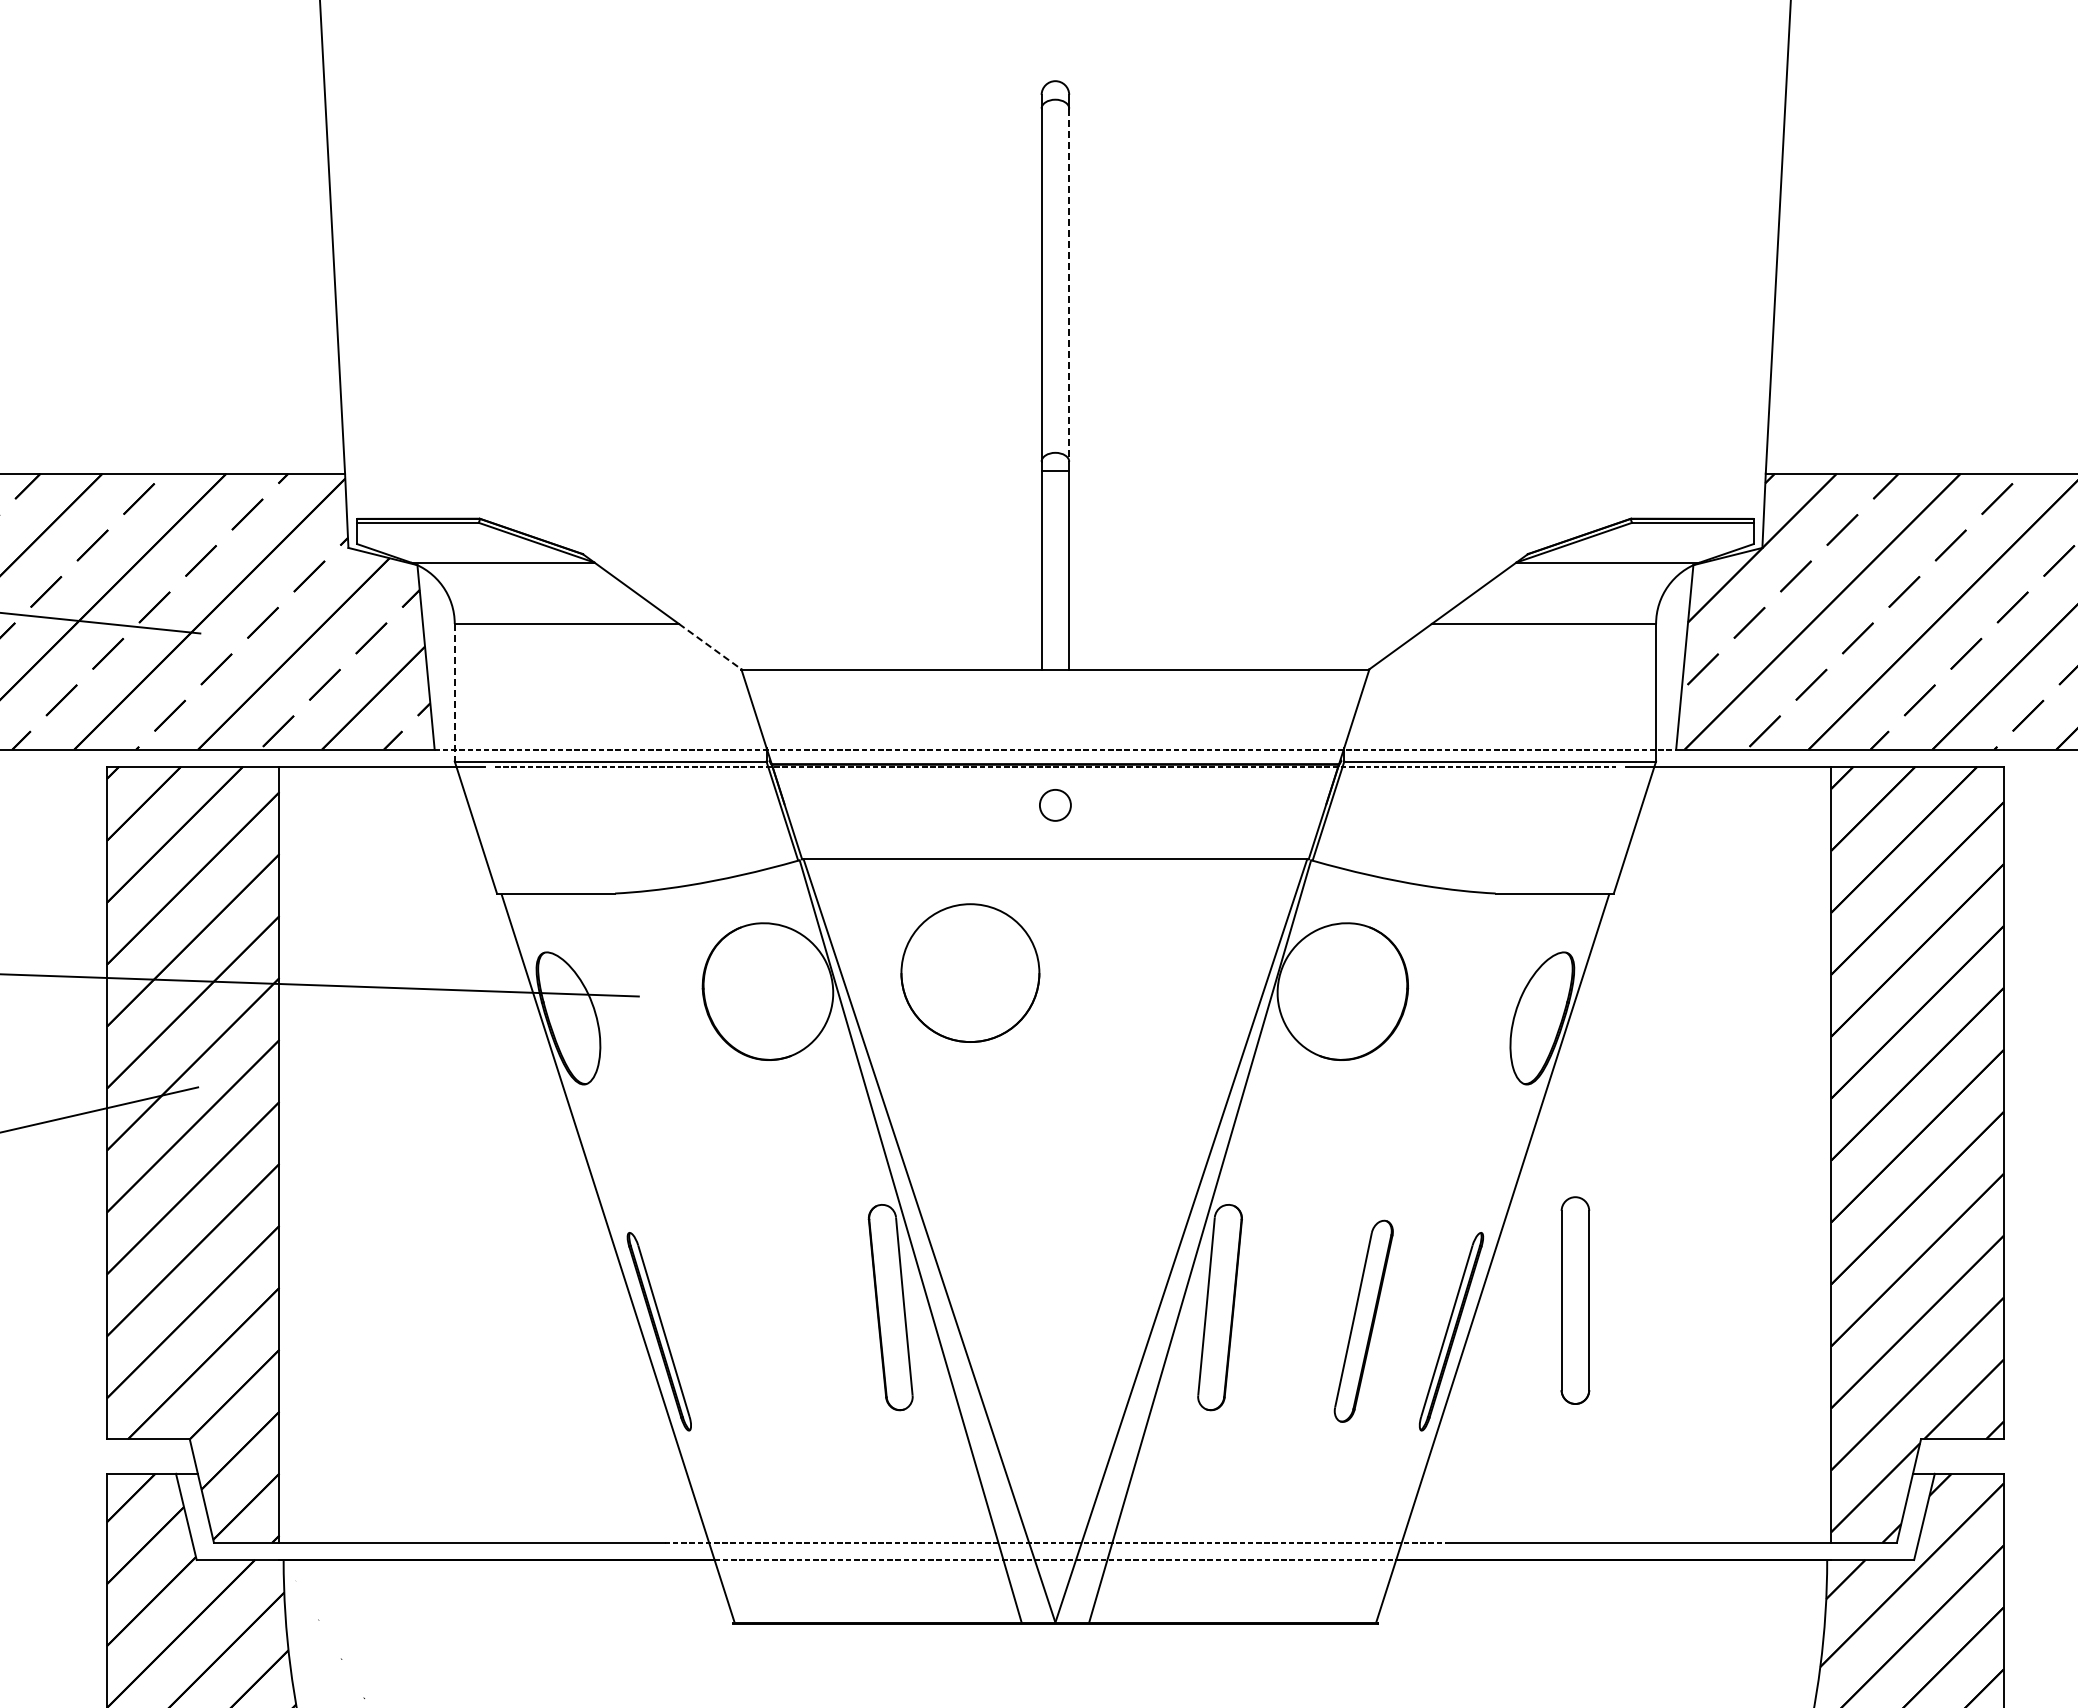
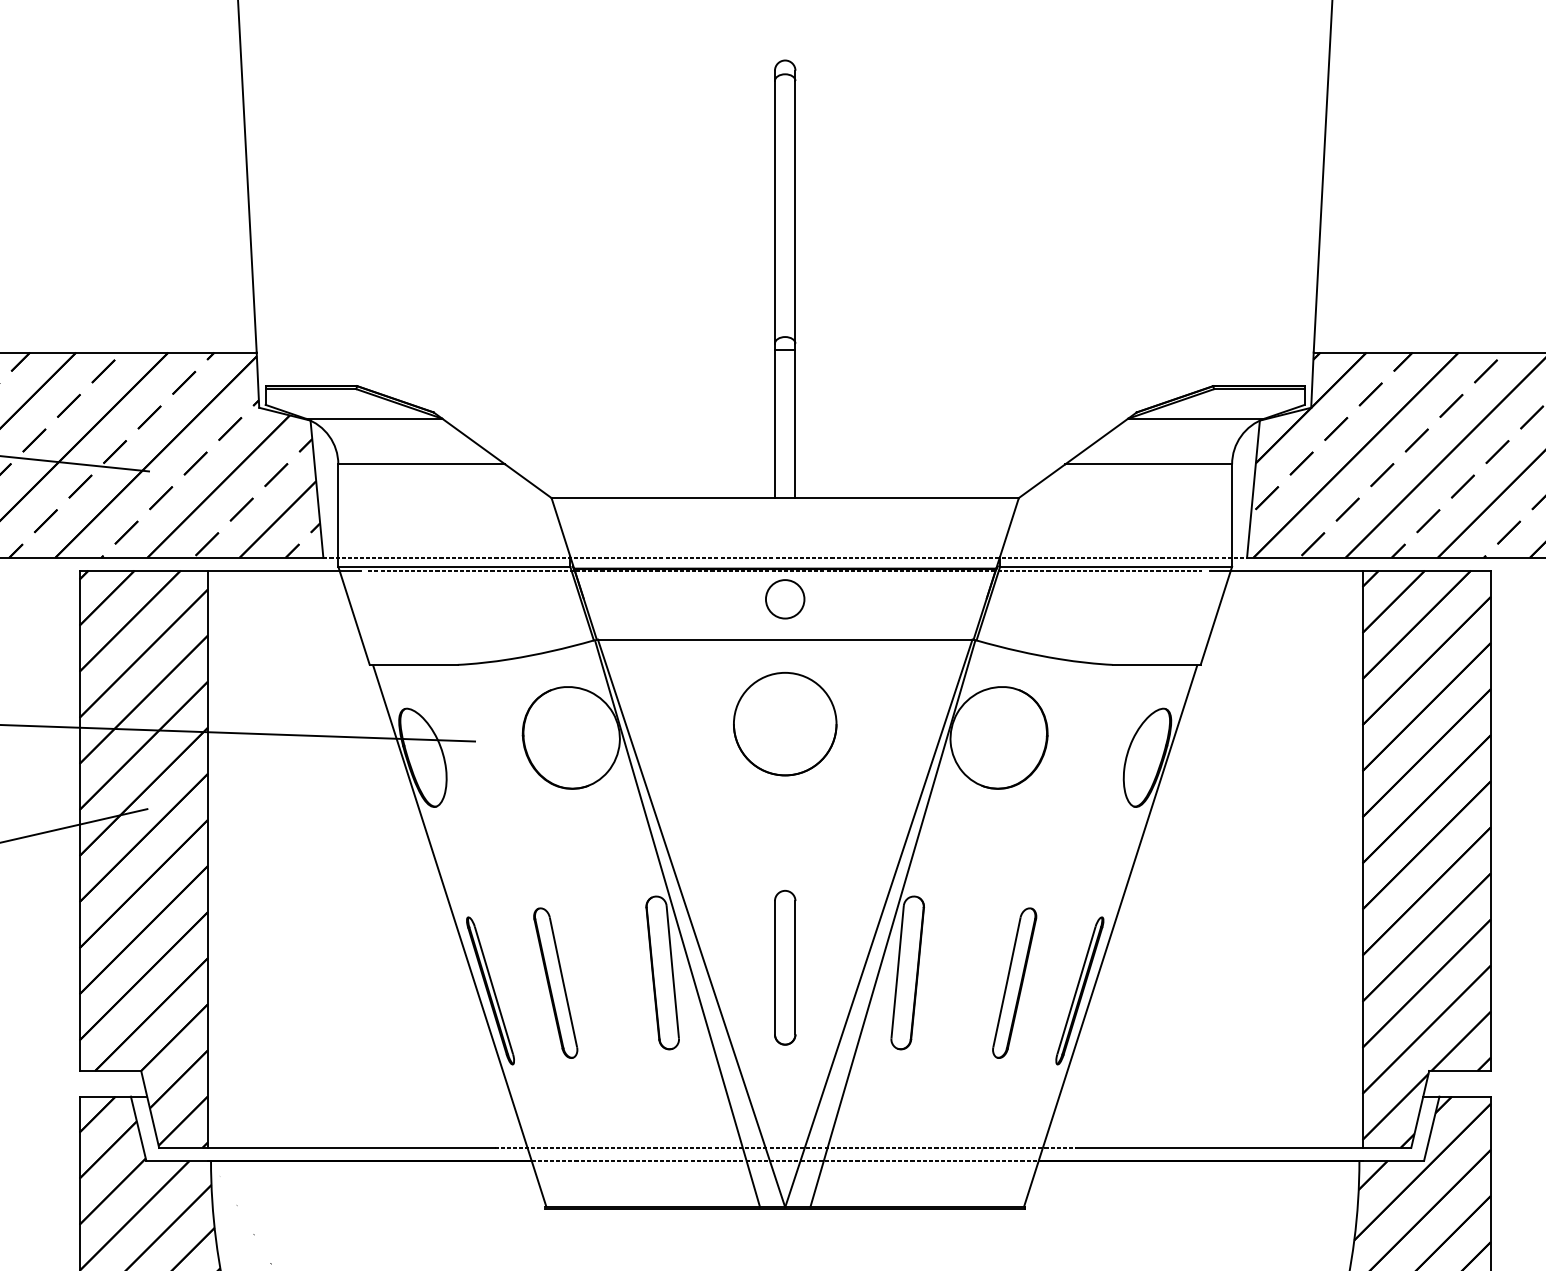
line: (1069, 285) -> (795, 212), dashed -> solid
line: (710, 646) -> (528, 481), dashed -> solid
line: (454, 692) -> (338, 515), dashed -> solid
circle: (1055, 805) -> (785, 599), size x1.67
part: (970, 972) -> (785, 723), moved
part: (1575, 1300) -> (785, 967), moved
part: (746, 1320) -> (555, 982), added

